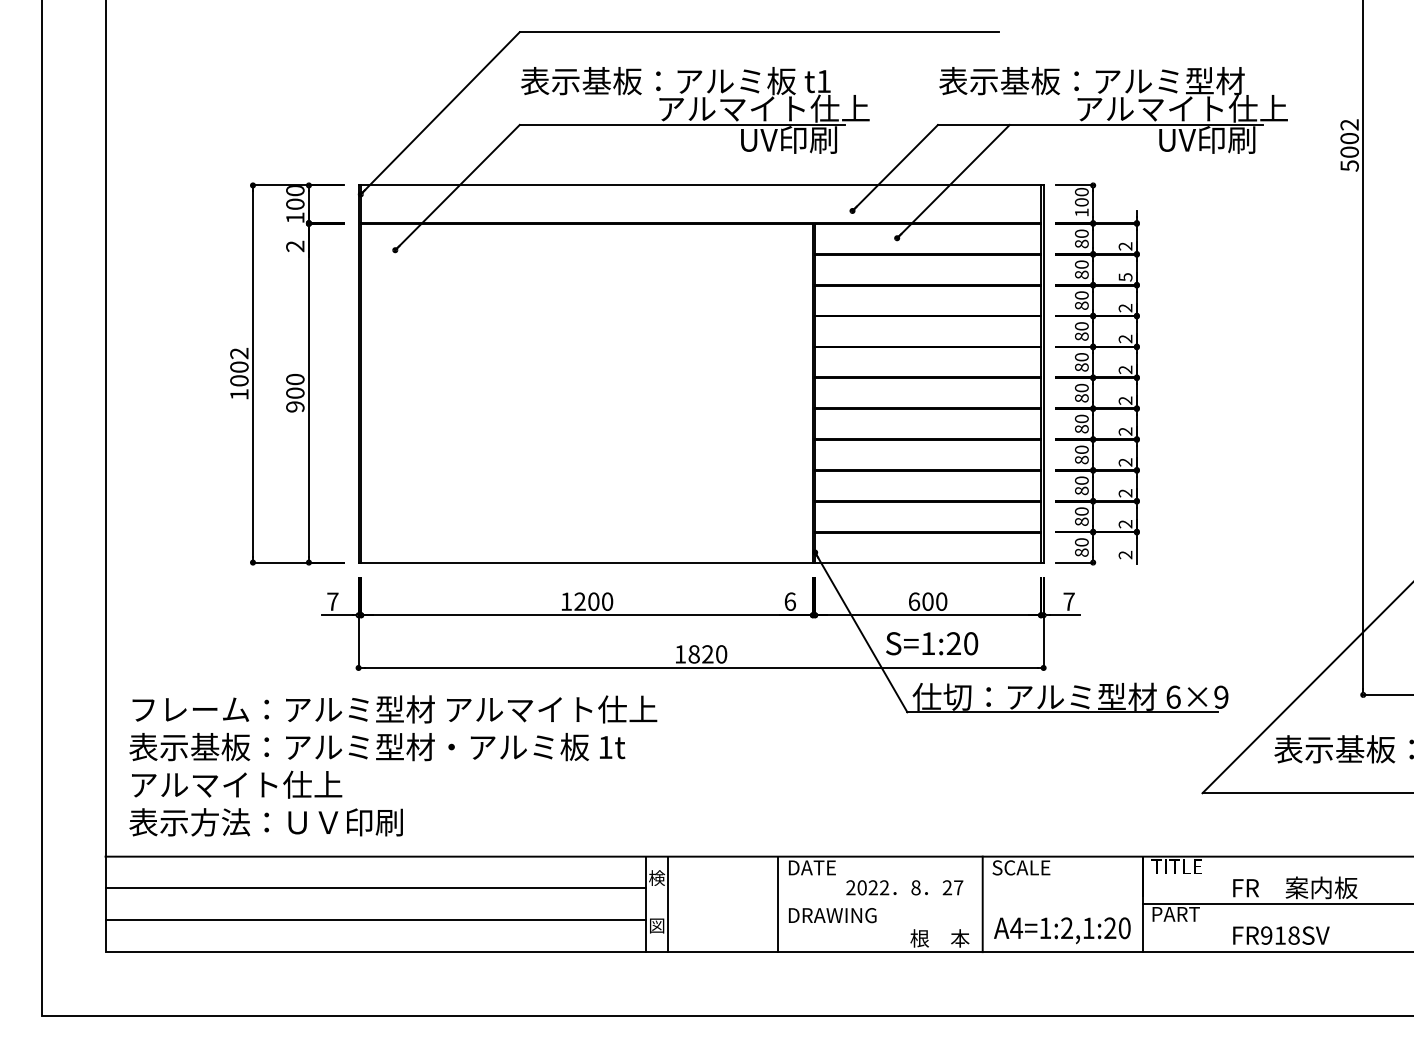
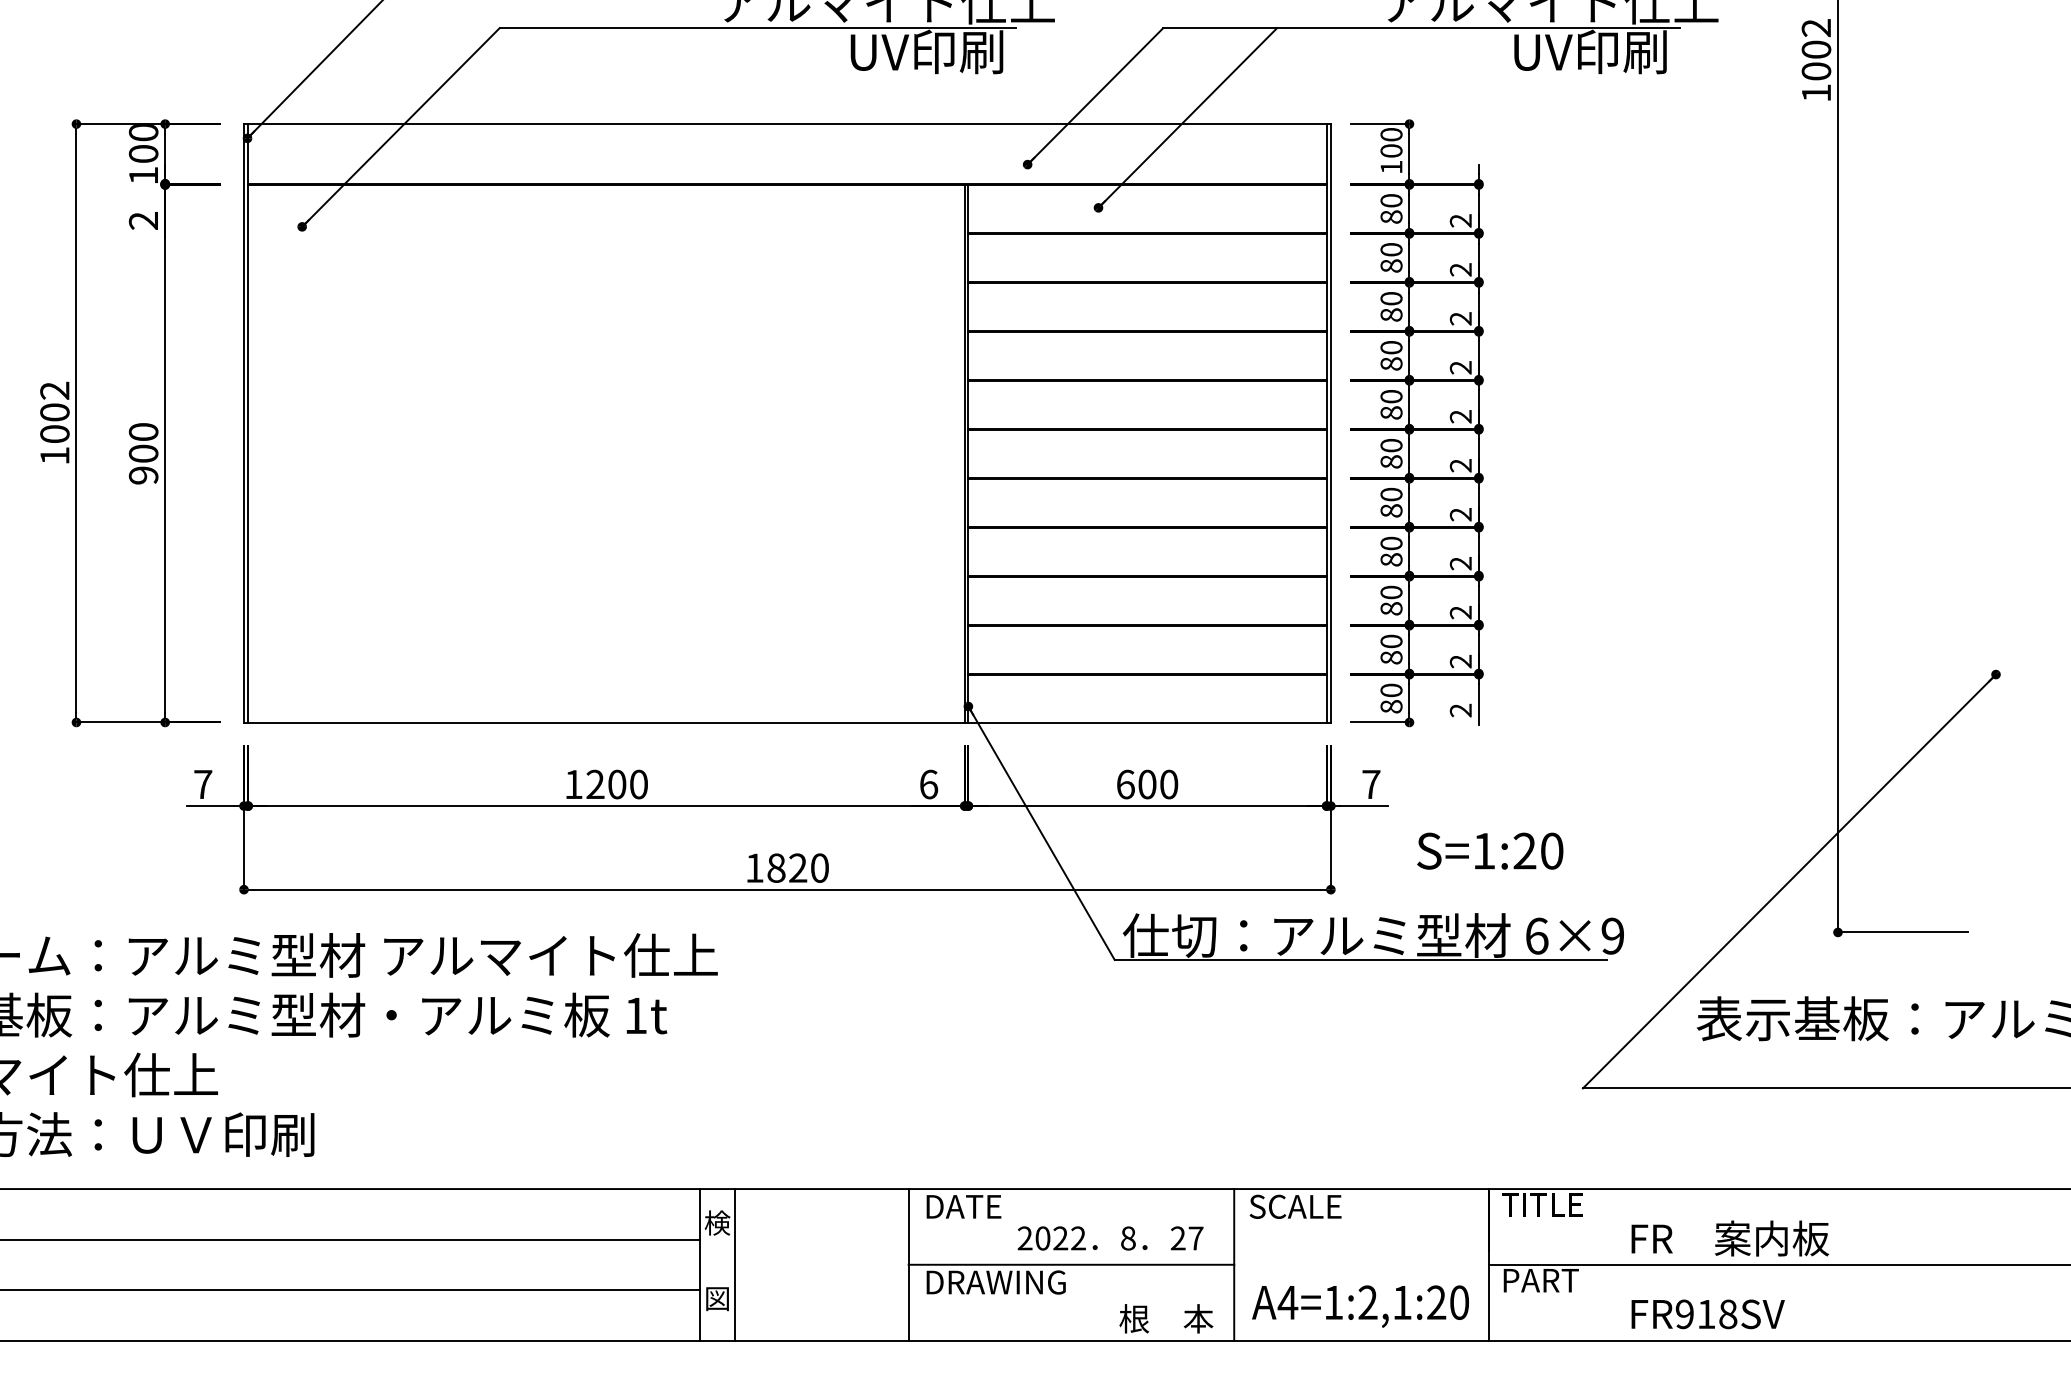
text: (1349, 165) -> (1816, 92), 5002 -> 1002
text: (1125, 277) -> (1460, 270), 5 -> 2
text: (932, 643) -> (1490, 850), moved
line: (879, 904) -> (1070, 1264), added

